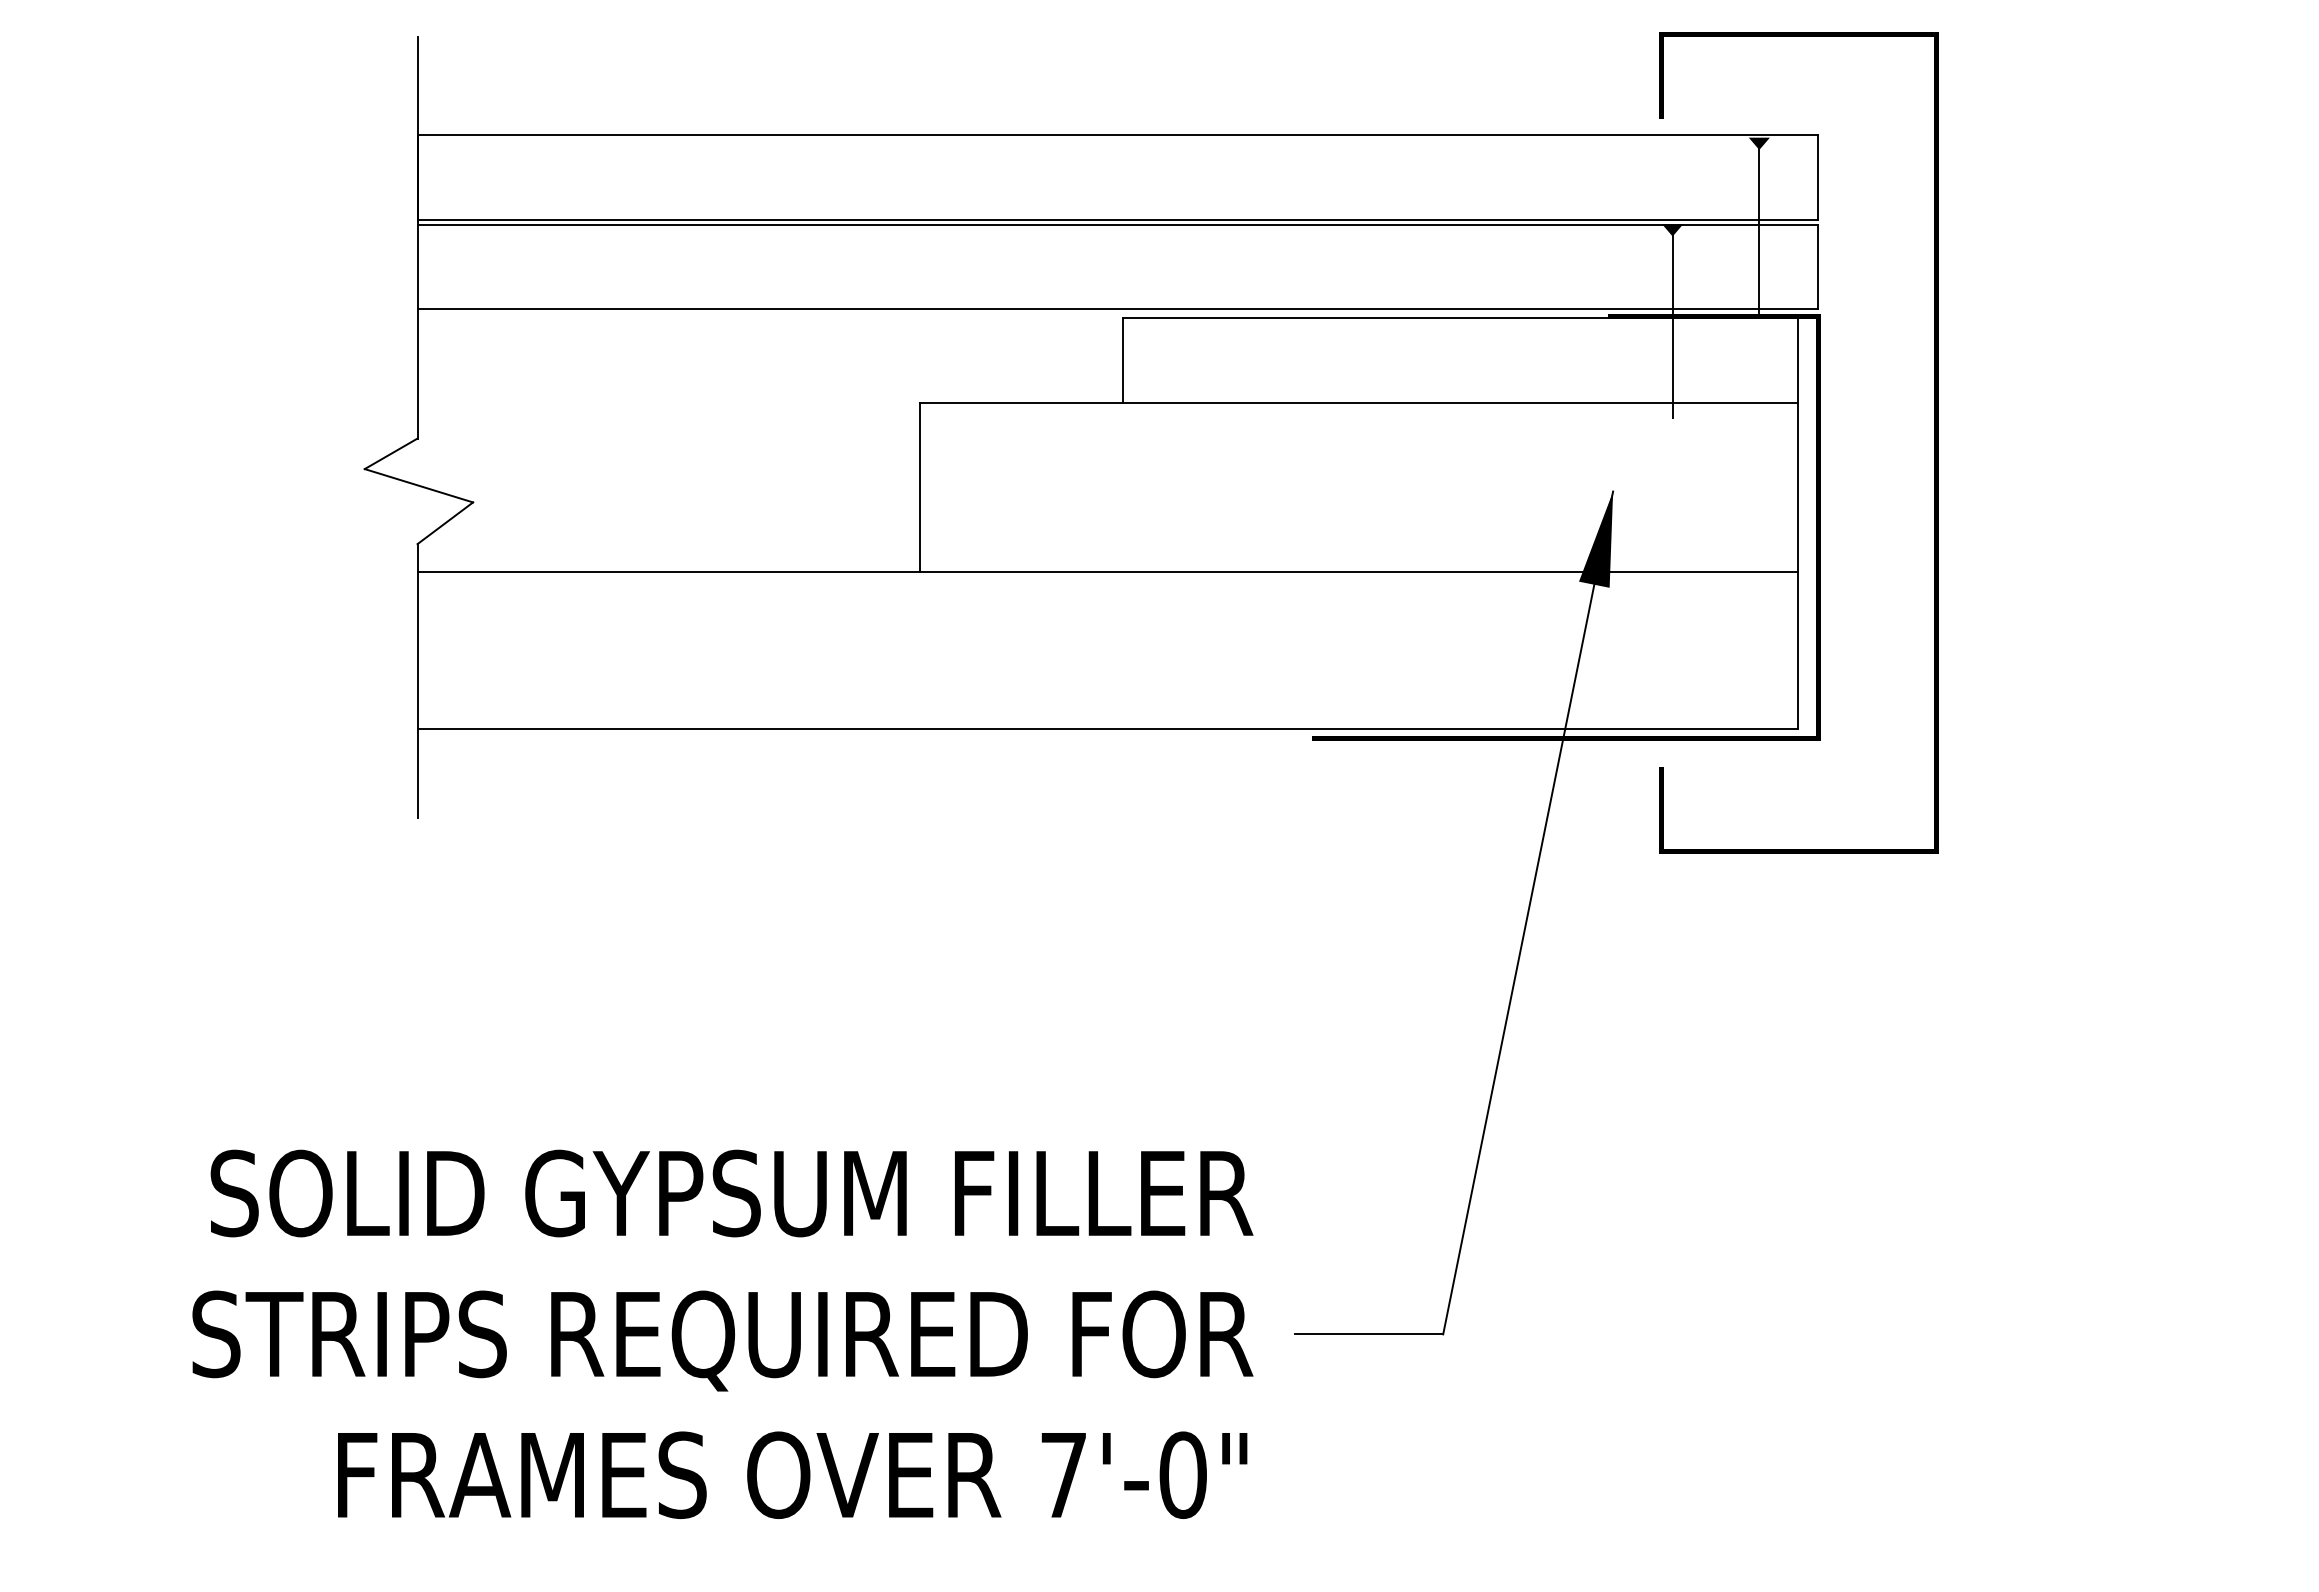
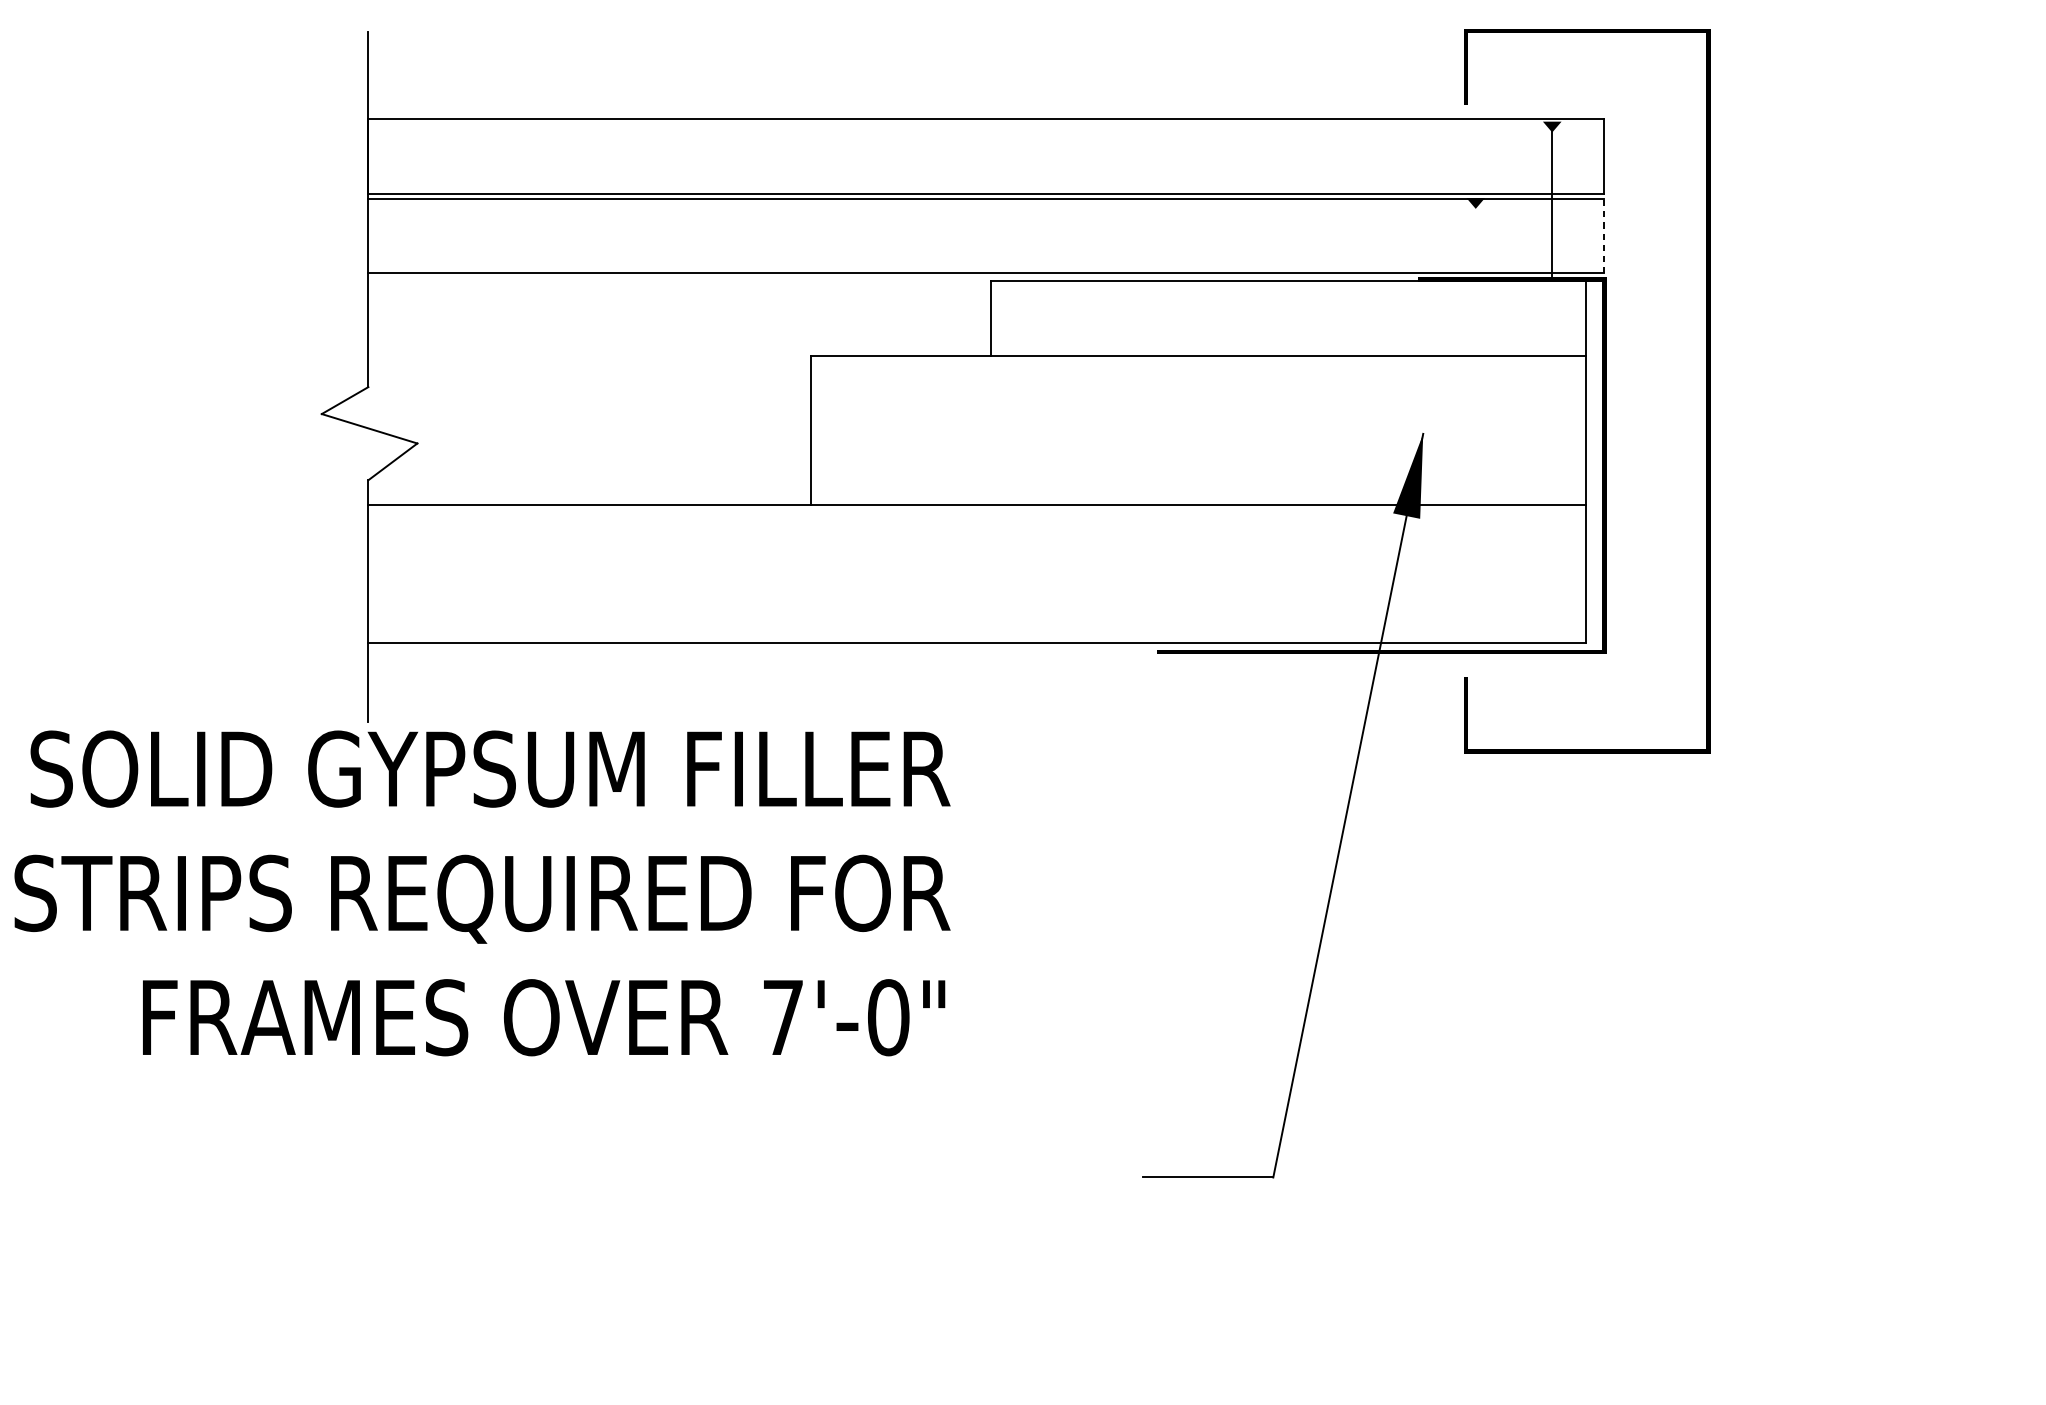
line: (1817, 266) -> (1603, 235), solid -> dashed
line: (1672, 322) -> (1475, 284), removed
text: (722, 1333) -> (482, 892), moved

